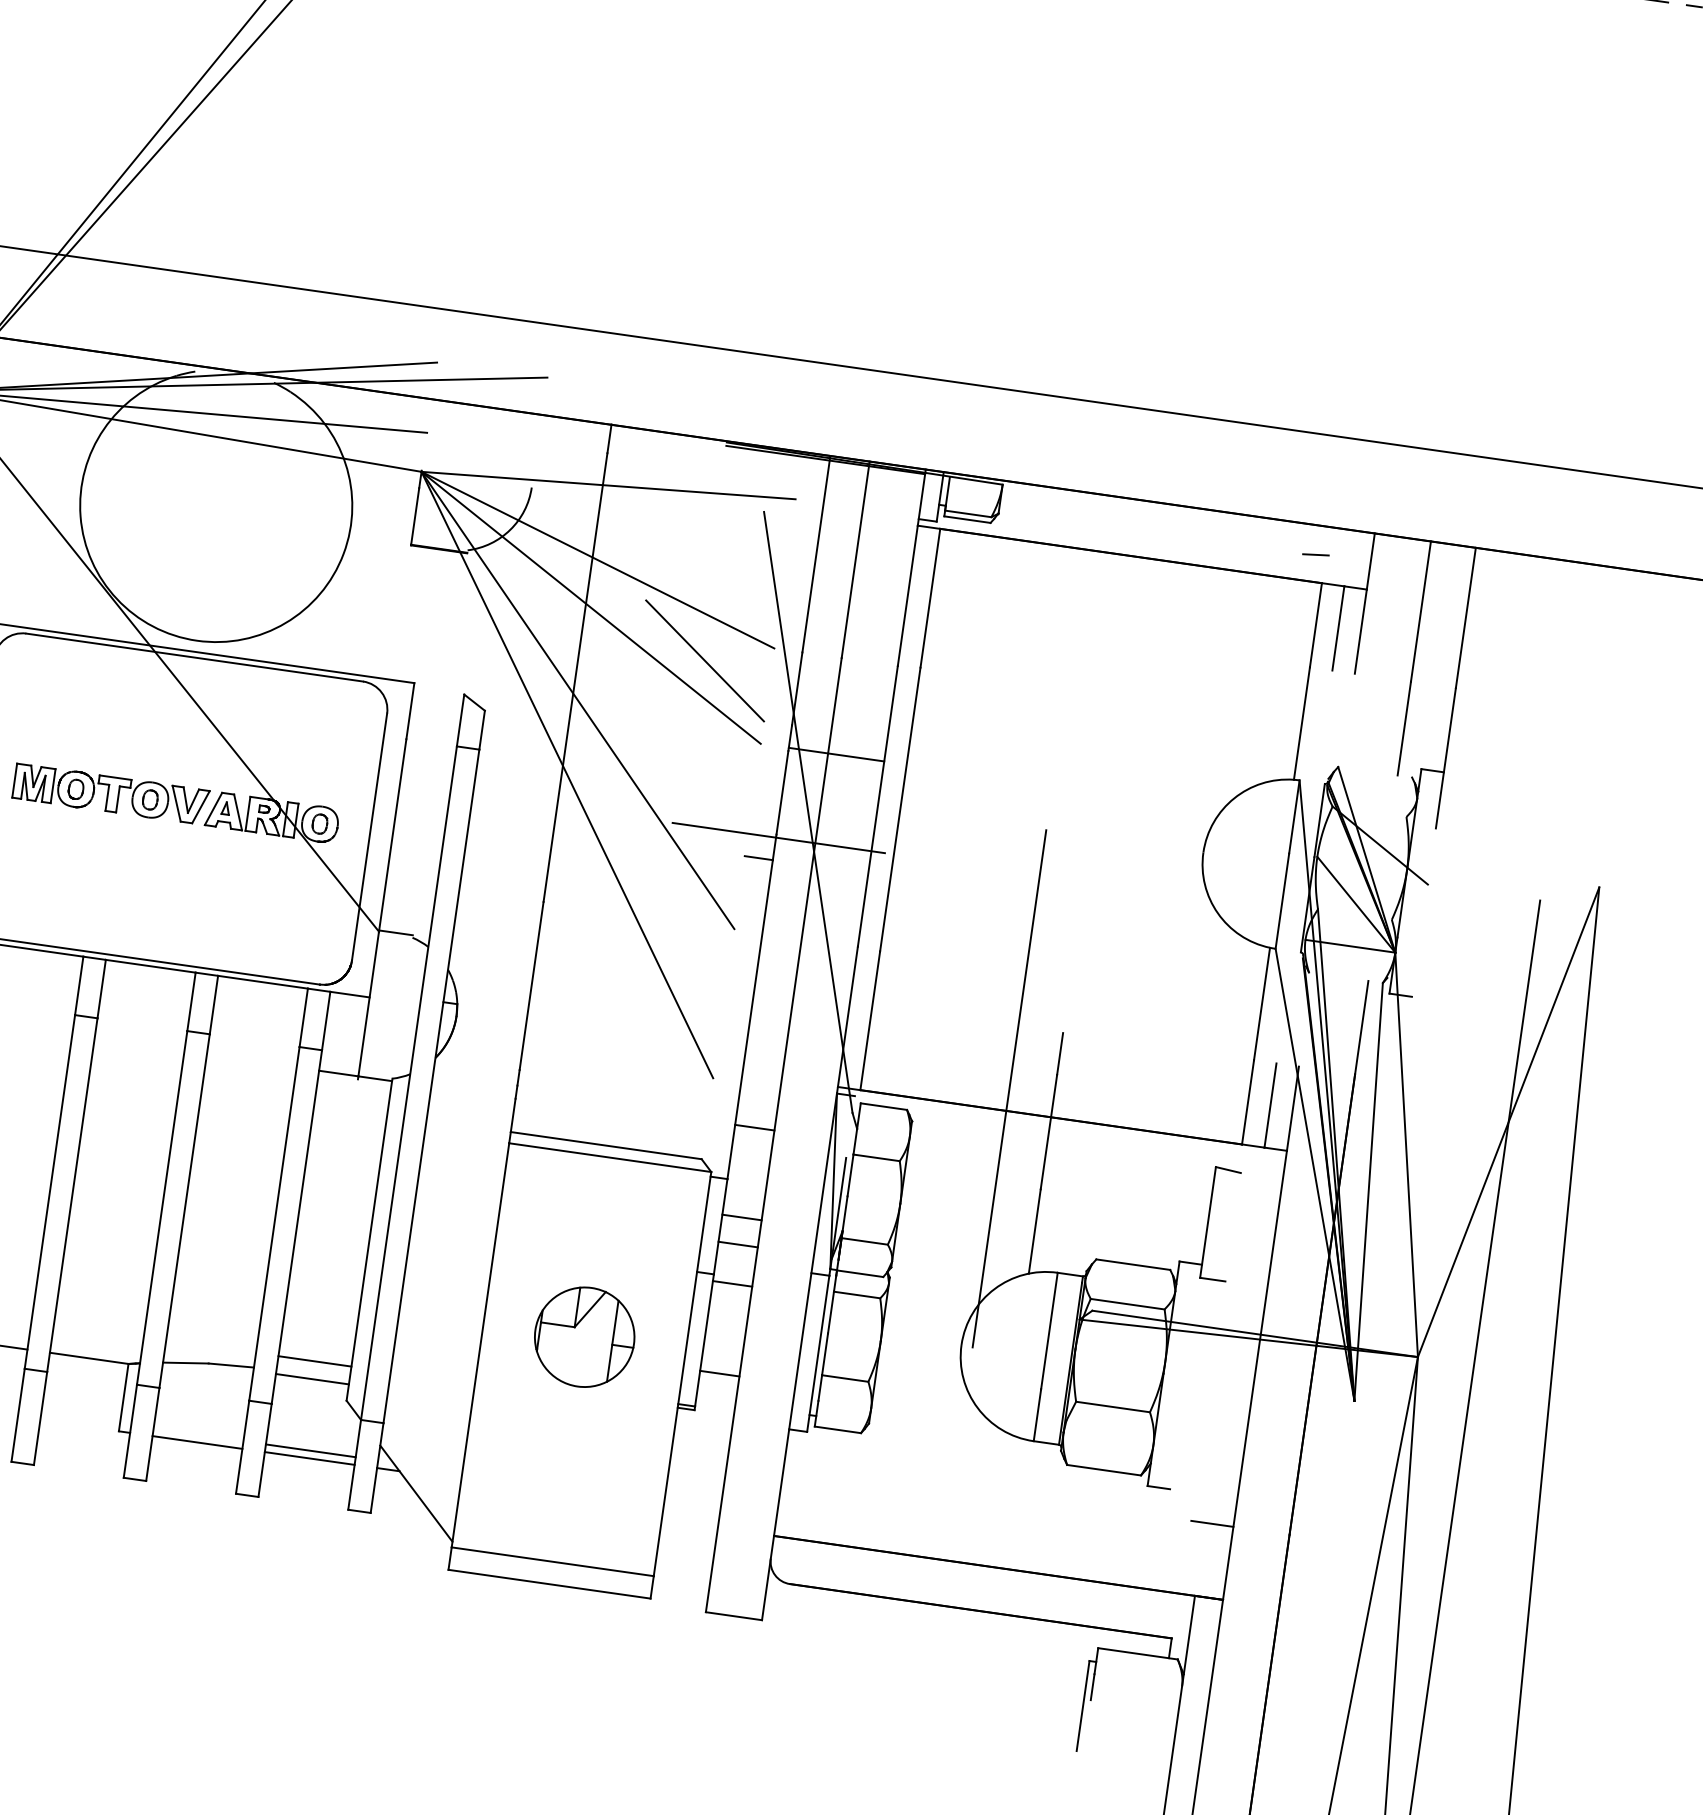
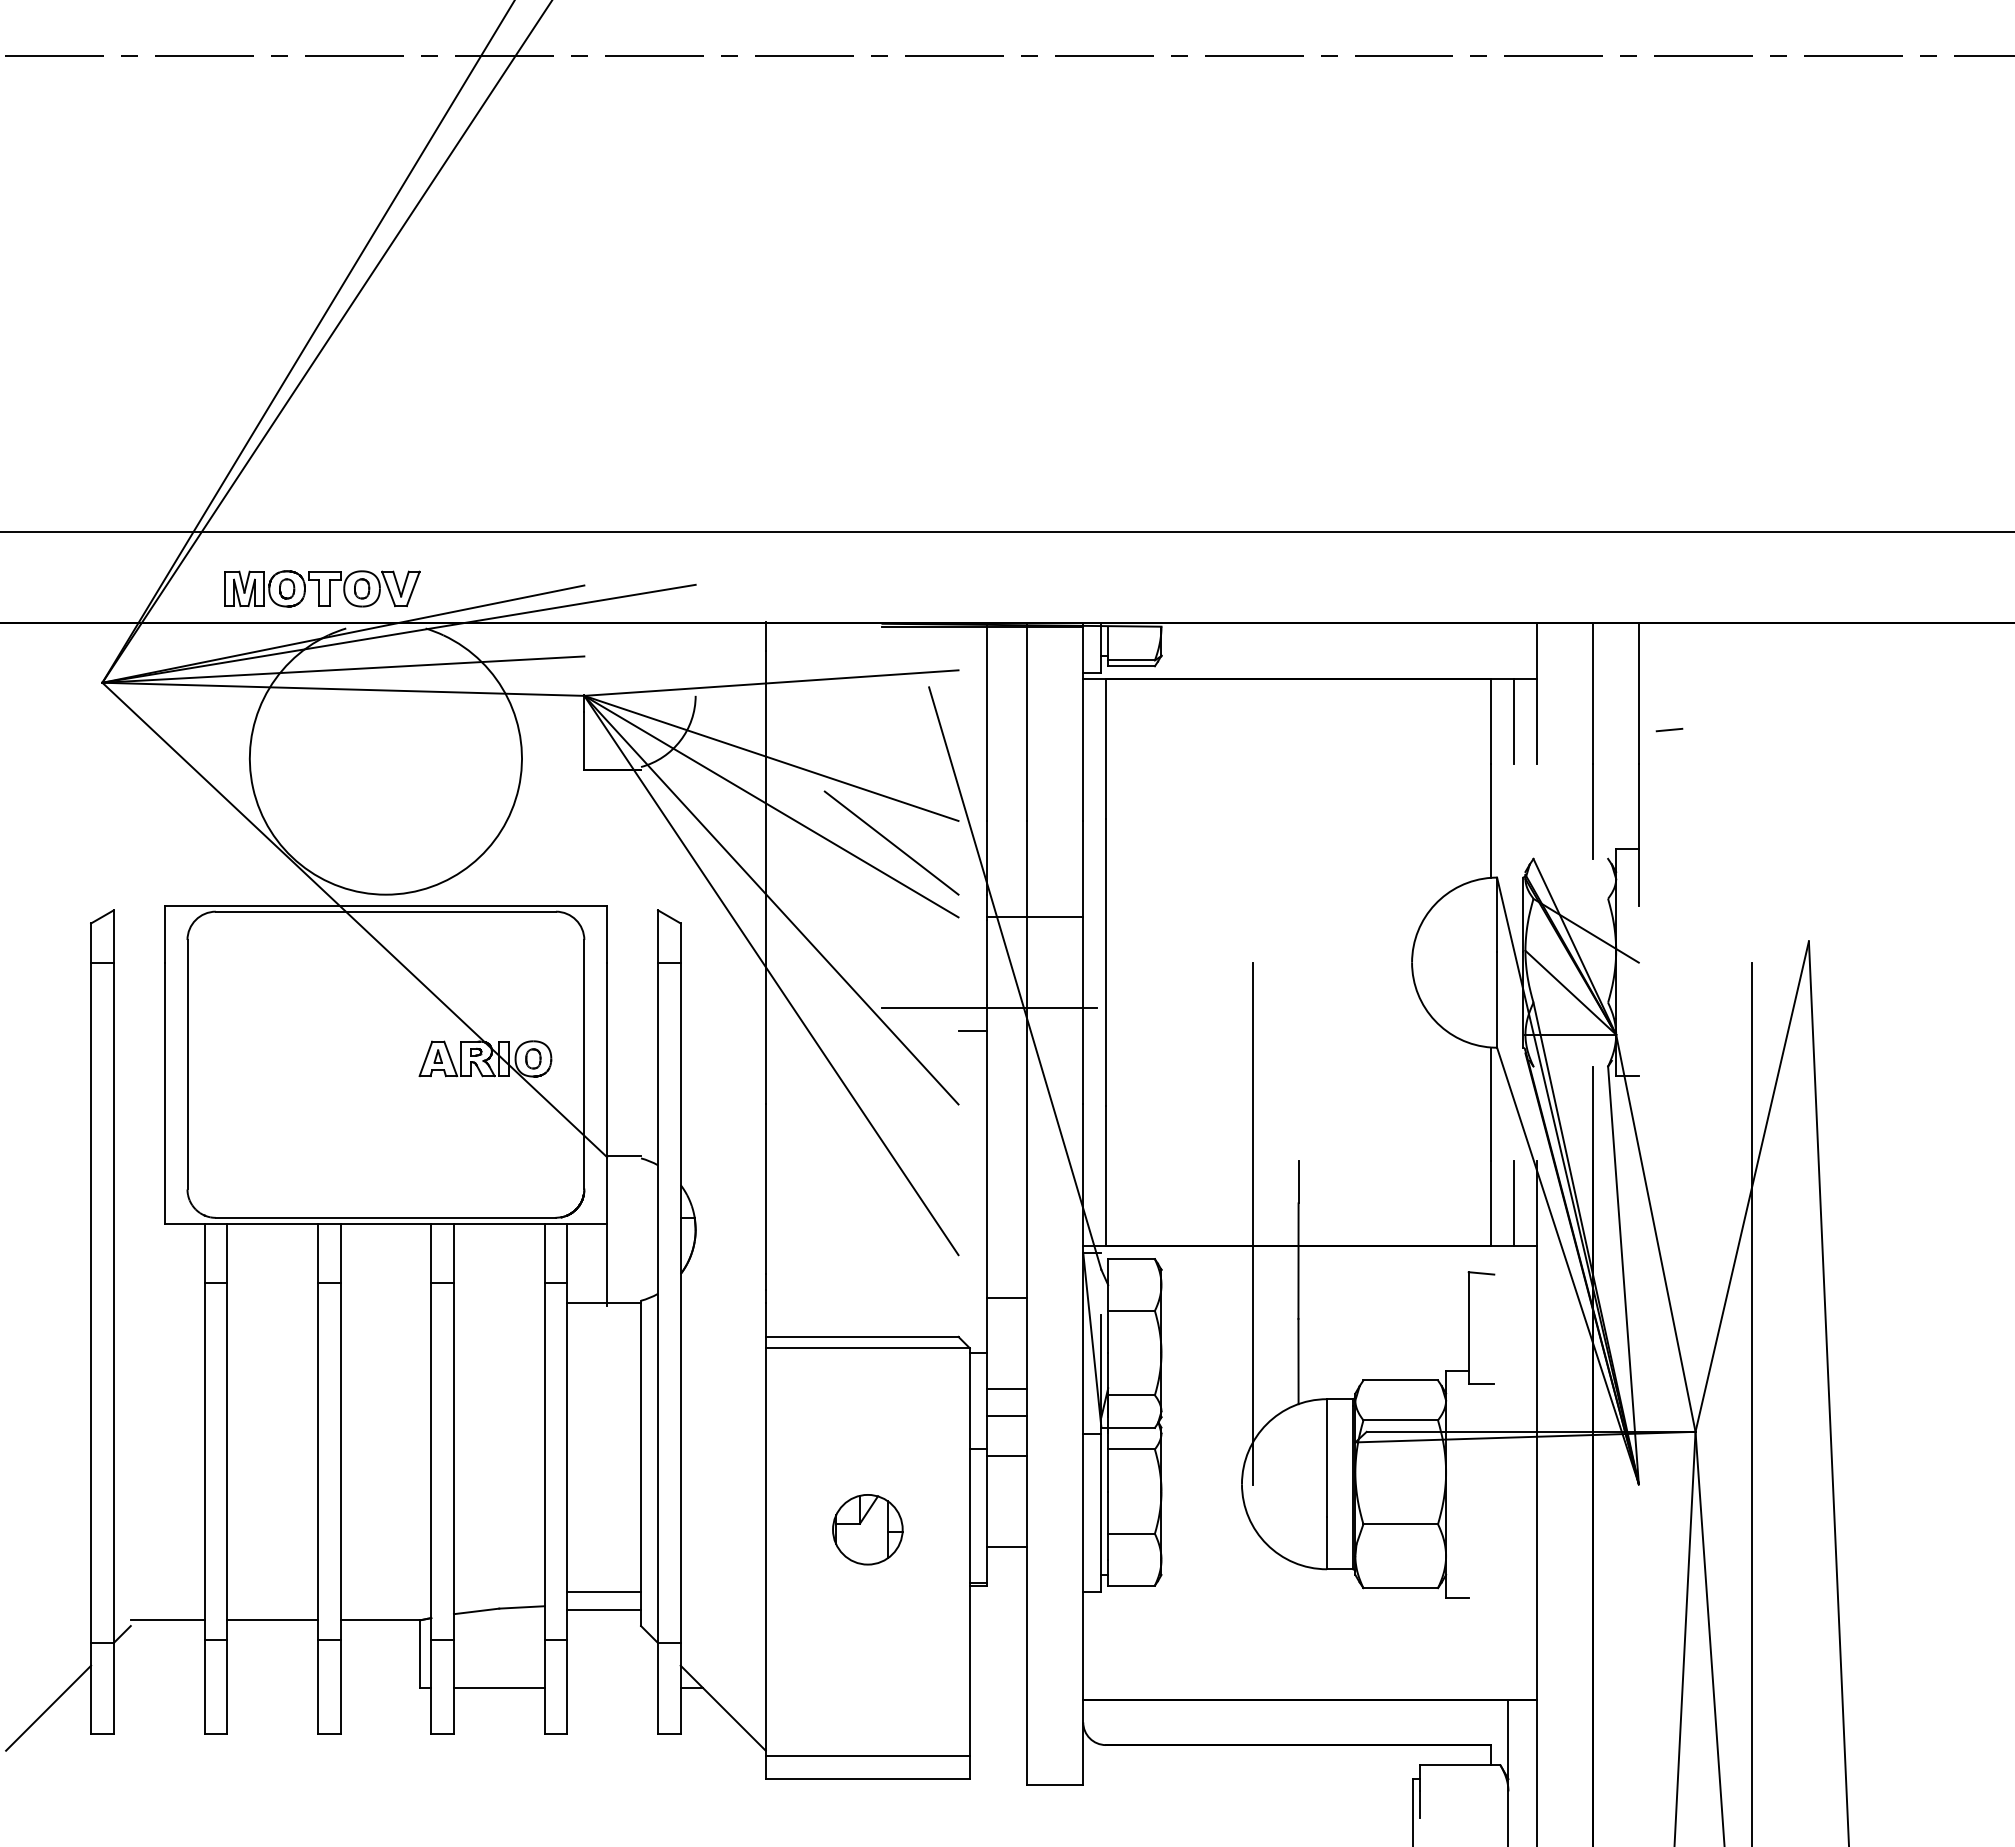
line: (1315, 554) -> (1669, 729), moved
part: (111, 793) -> (322, 588), moved
part: (584, 1337) -> (867, 1529), size x0.7
line: (310, 1450) -> (612, 1680), removed
line: (309, 1458) -> (612, 1688), removed
line: (1212, 1523) -> (1515, 1625), removed

